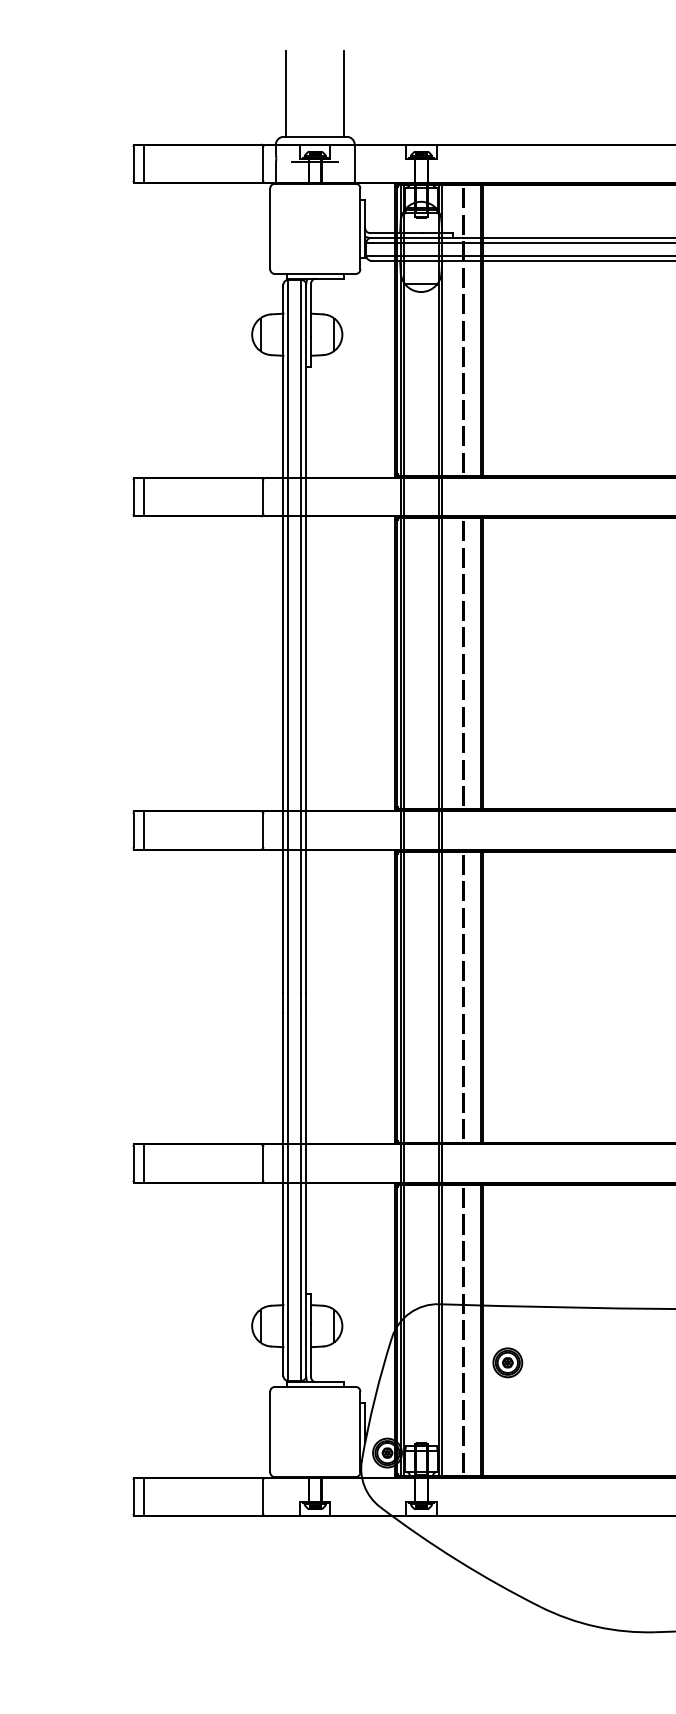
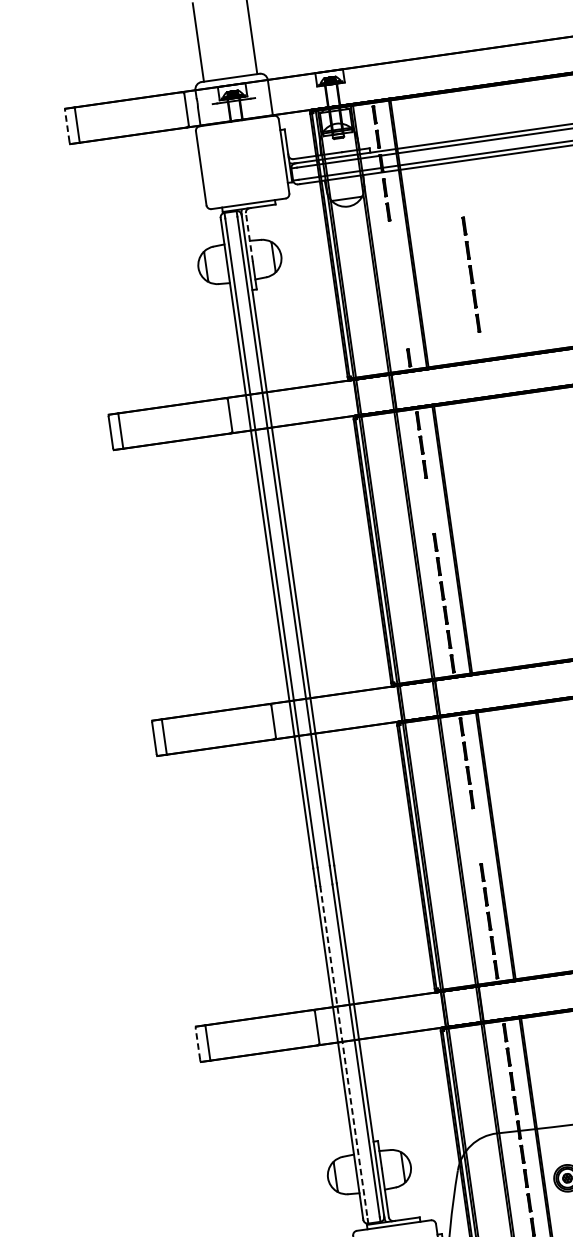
line: (133, 163) -> (67, 126), solid -> dashed
line: (311, 309) -> (249, 236), solid -> dashed
line: (463, 383) -> (471, 274), moved
line: (463, 620) -> (429, 502), removed
line: (463, 980) -> (476, 833), removed
line: (133, 1163) -> (197, 1044), solid -> dashed
line: (288, 1195) -> (344, 1053), solid -> dashed

